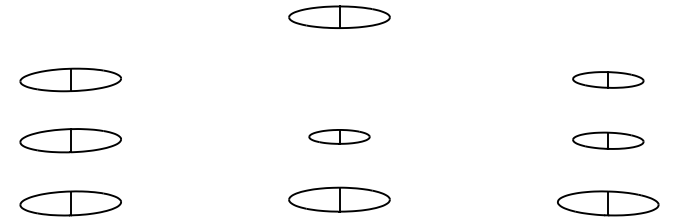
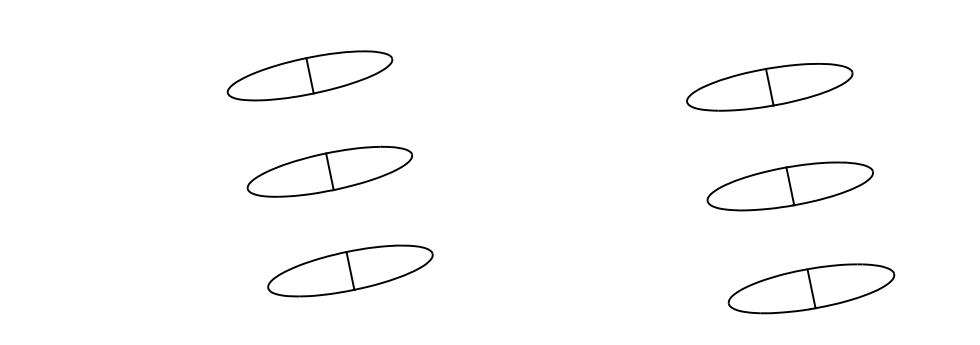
part: (339, 76) -> (330, 172), added
part: (608, 79) -> (770, 86), size x1.43
part: (339, 136) -> (350, 270), size x1.67
part: (608, 140) -> (790, 185), size x1.43

